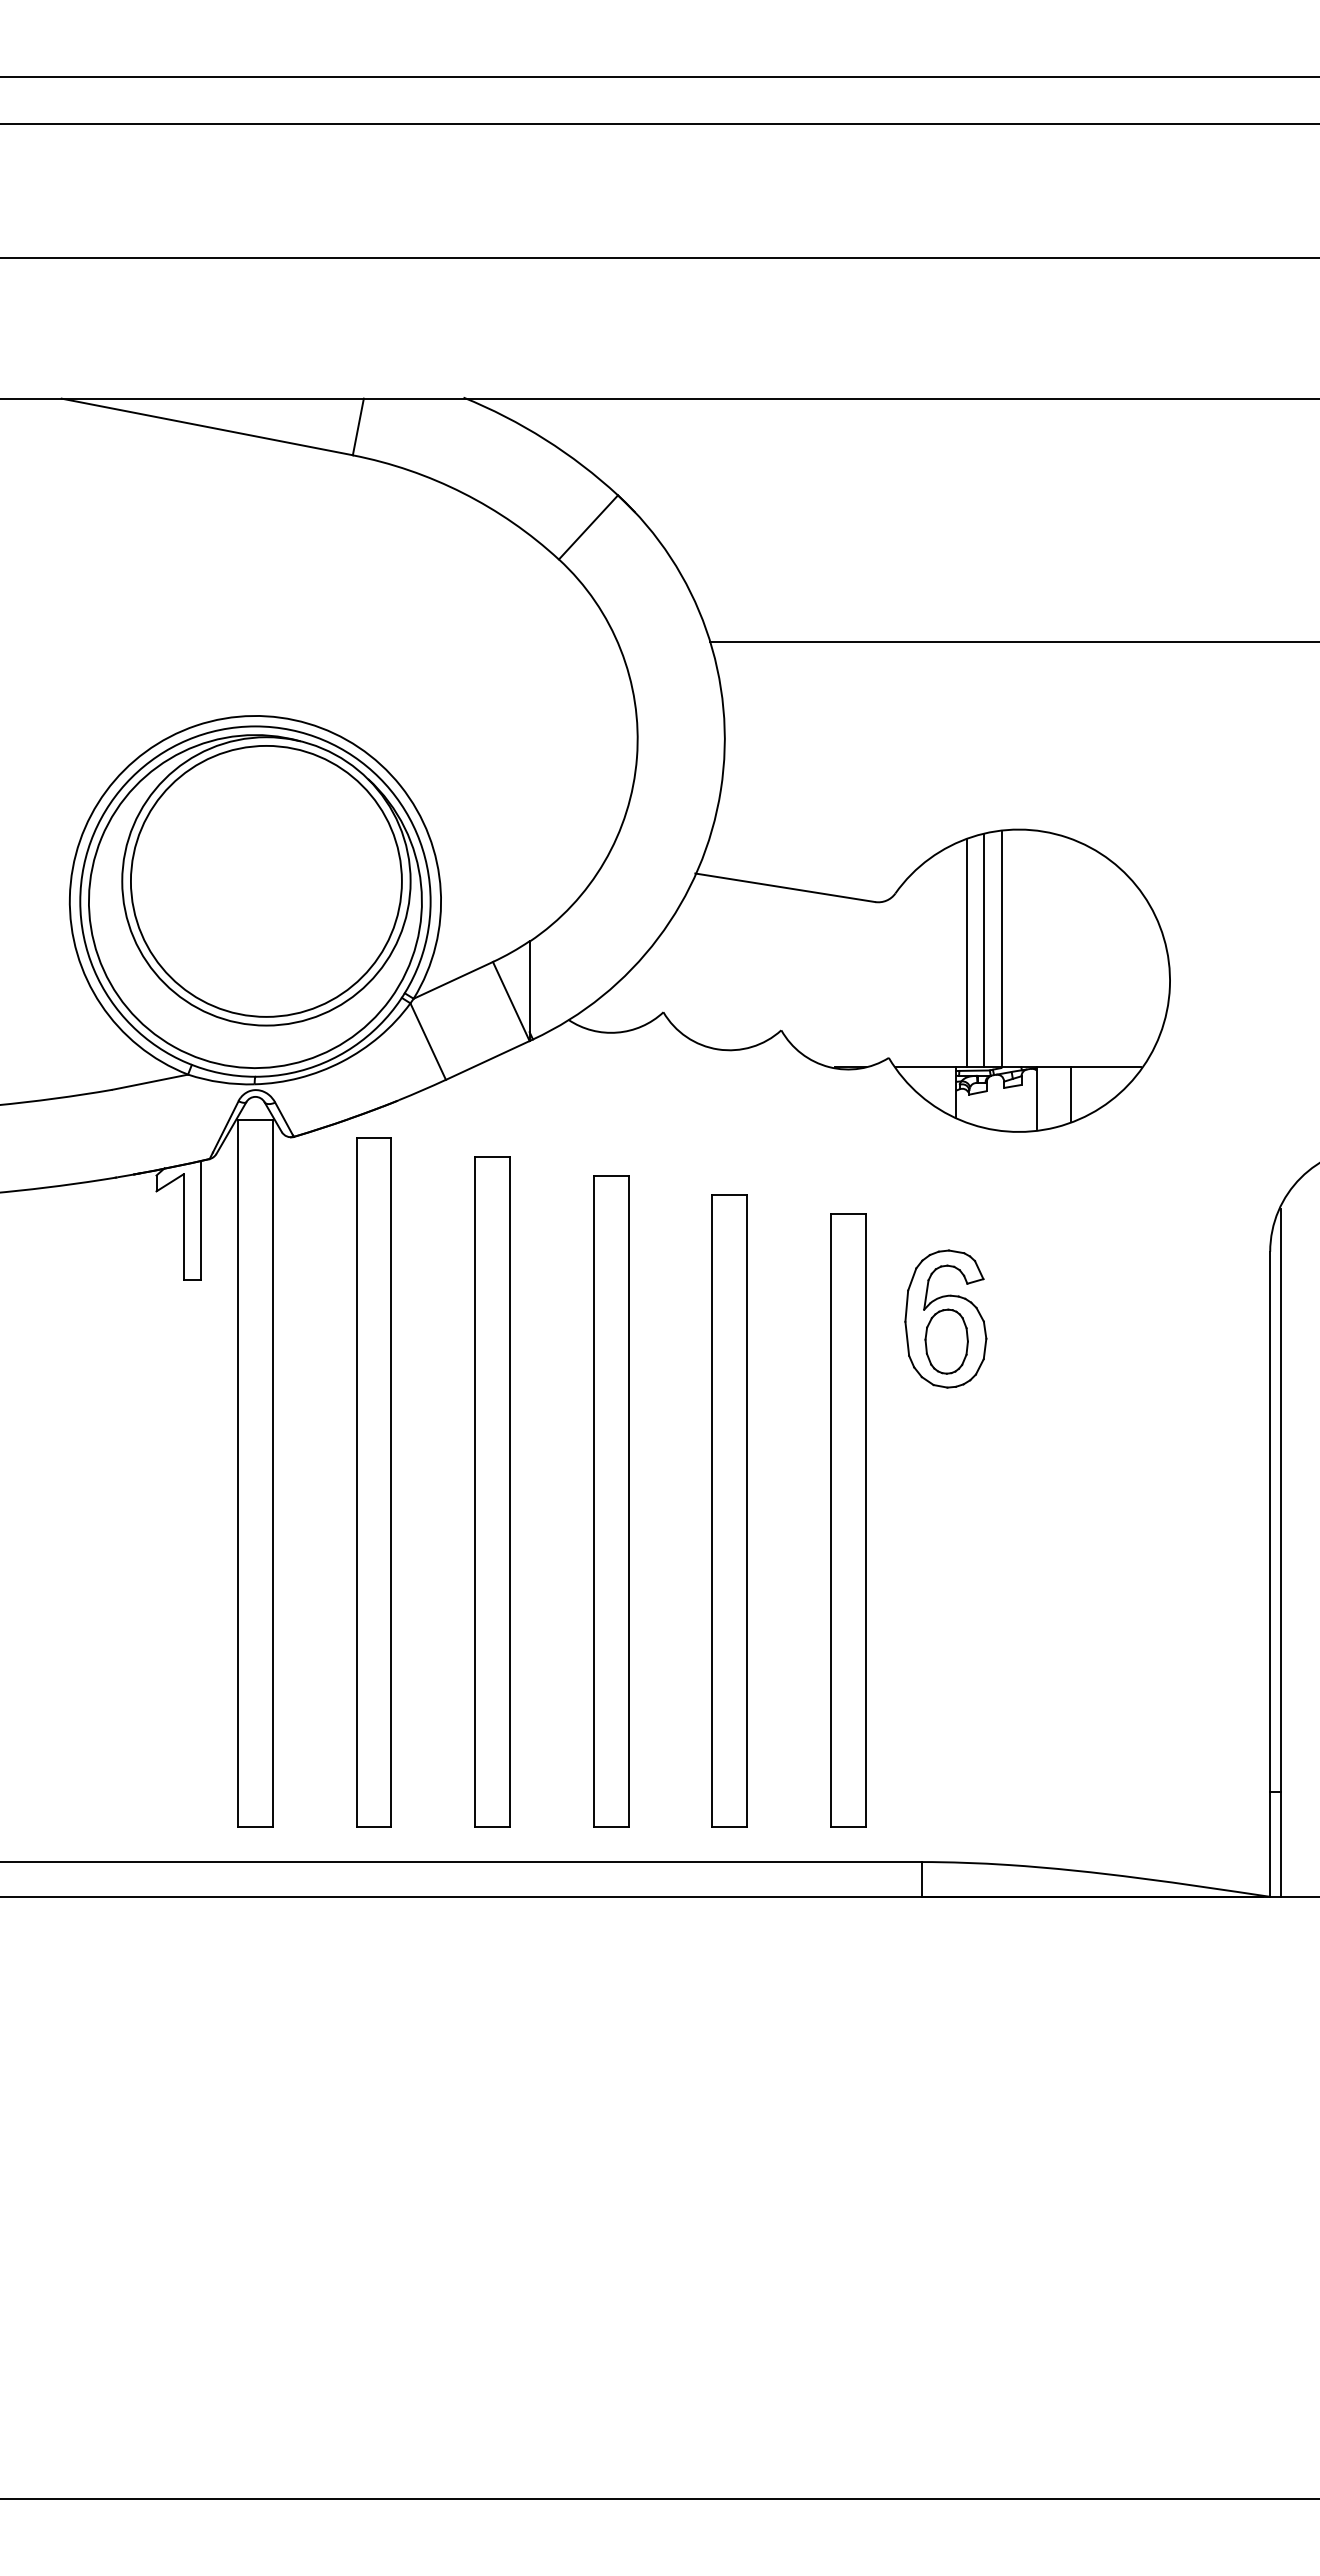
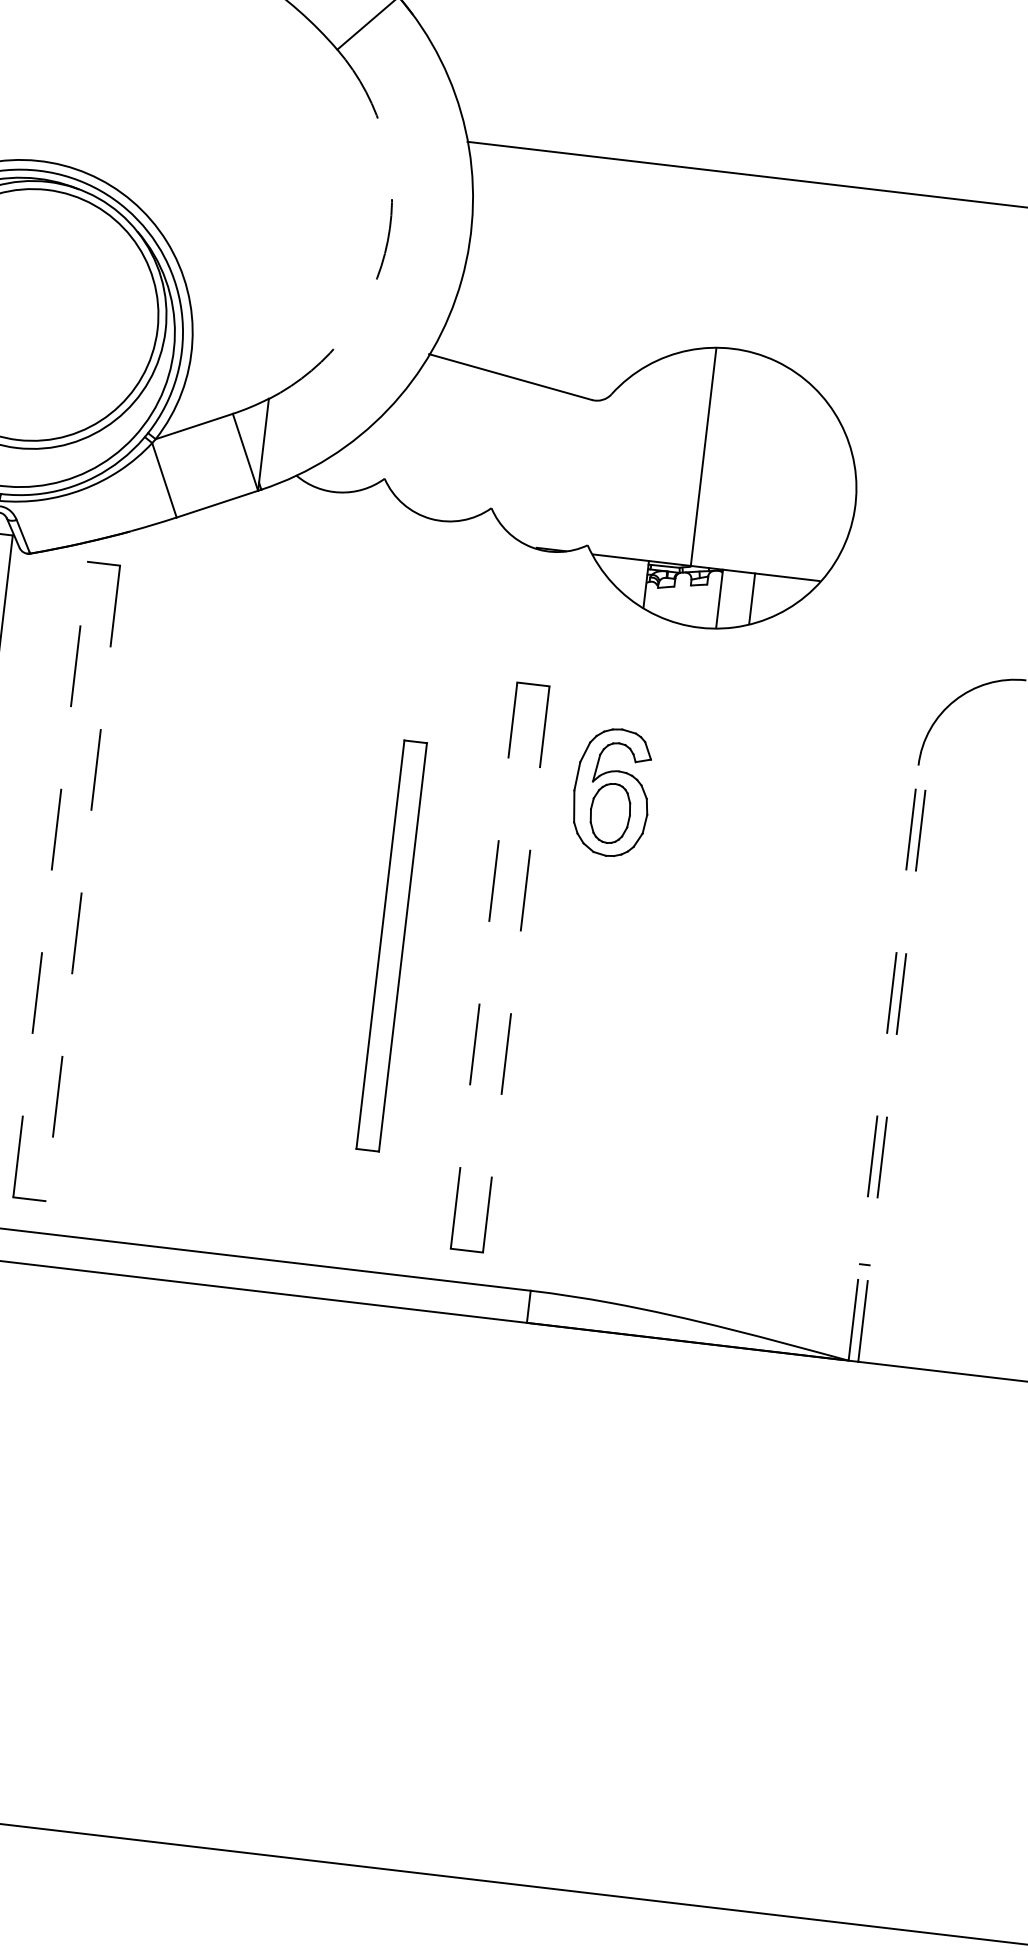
arc: (636, 757) -> (387, 240), solid -> dashed
line: (984, 950) -> (687, 456), removed
line: (966, 953) -> (670, 457), removed
line: (356, 1482) -> (50, 879), solid -> dashed
line: (391, 1483) -> (82, 884), solid -> dashed
part: (492, 1491) -> (175, 902), removed
part: (611, 1501) -> (283, 924), removed
part: (729, 1510) -> (391, 945), size x0.7
line: (830, 1520) -> (483, 965), solid -> dashed
line: (865, 1520) -> (516, 969), solid -> dashed
line: (1280, 1552) -> (895, 1044), solid -> dashed
line: (1270, 1573) -> (883, 1062), solid -> dashed

